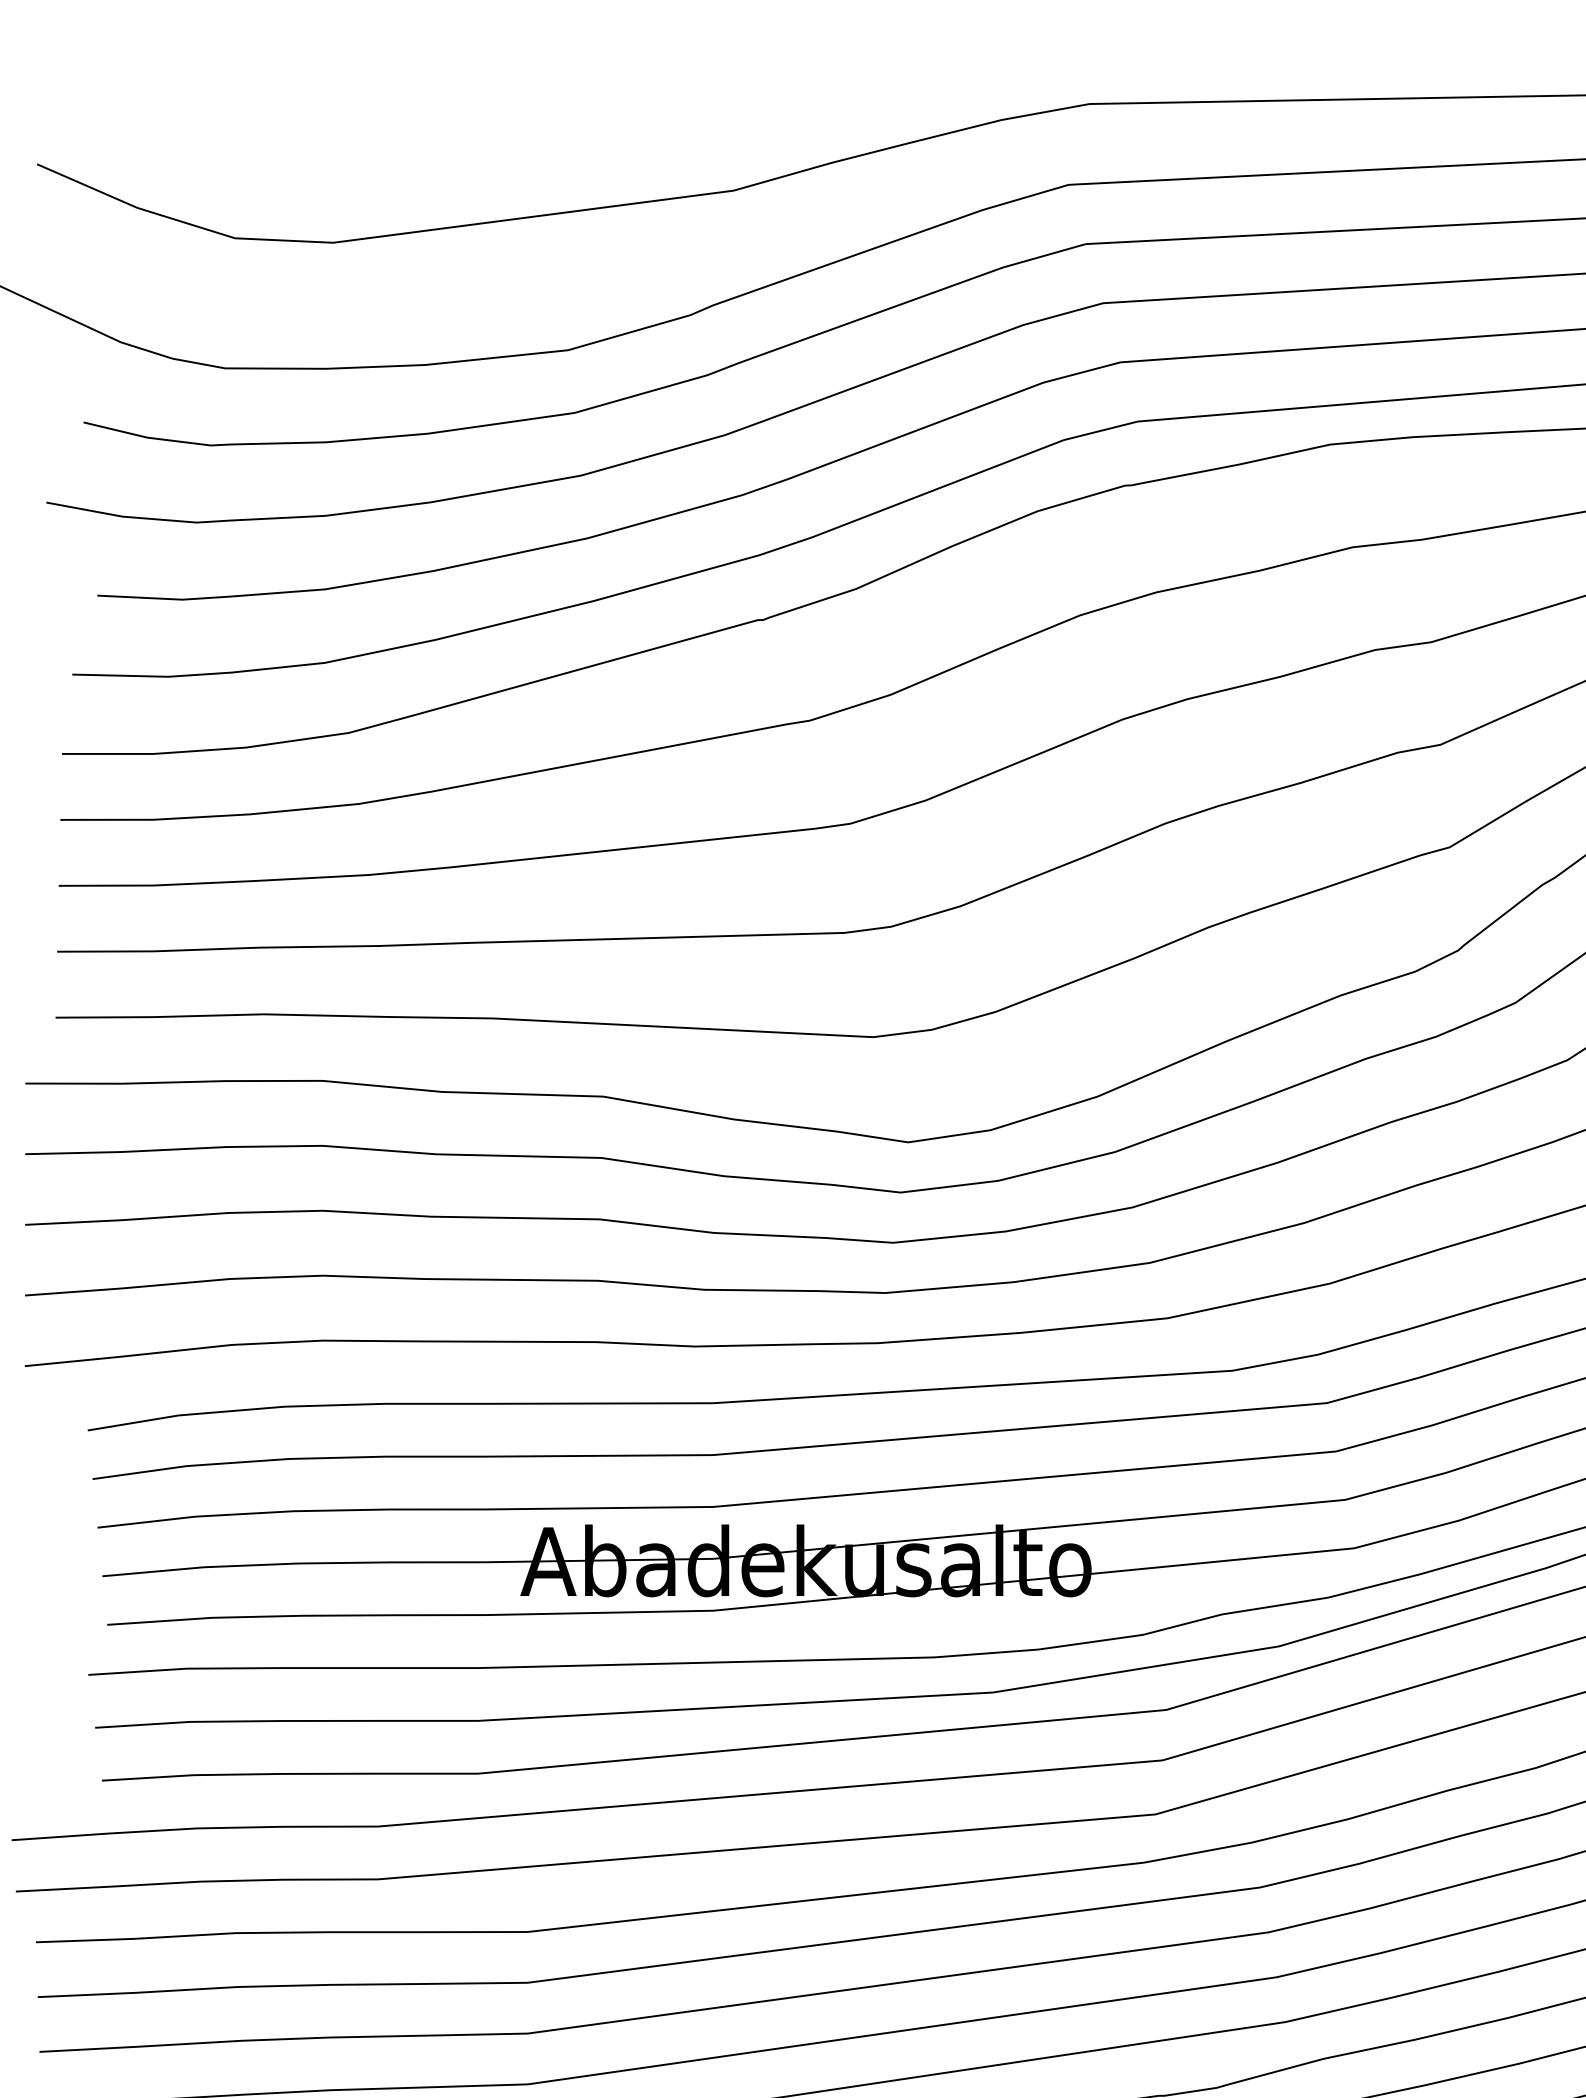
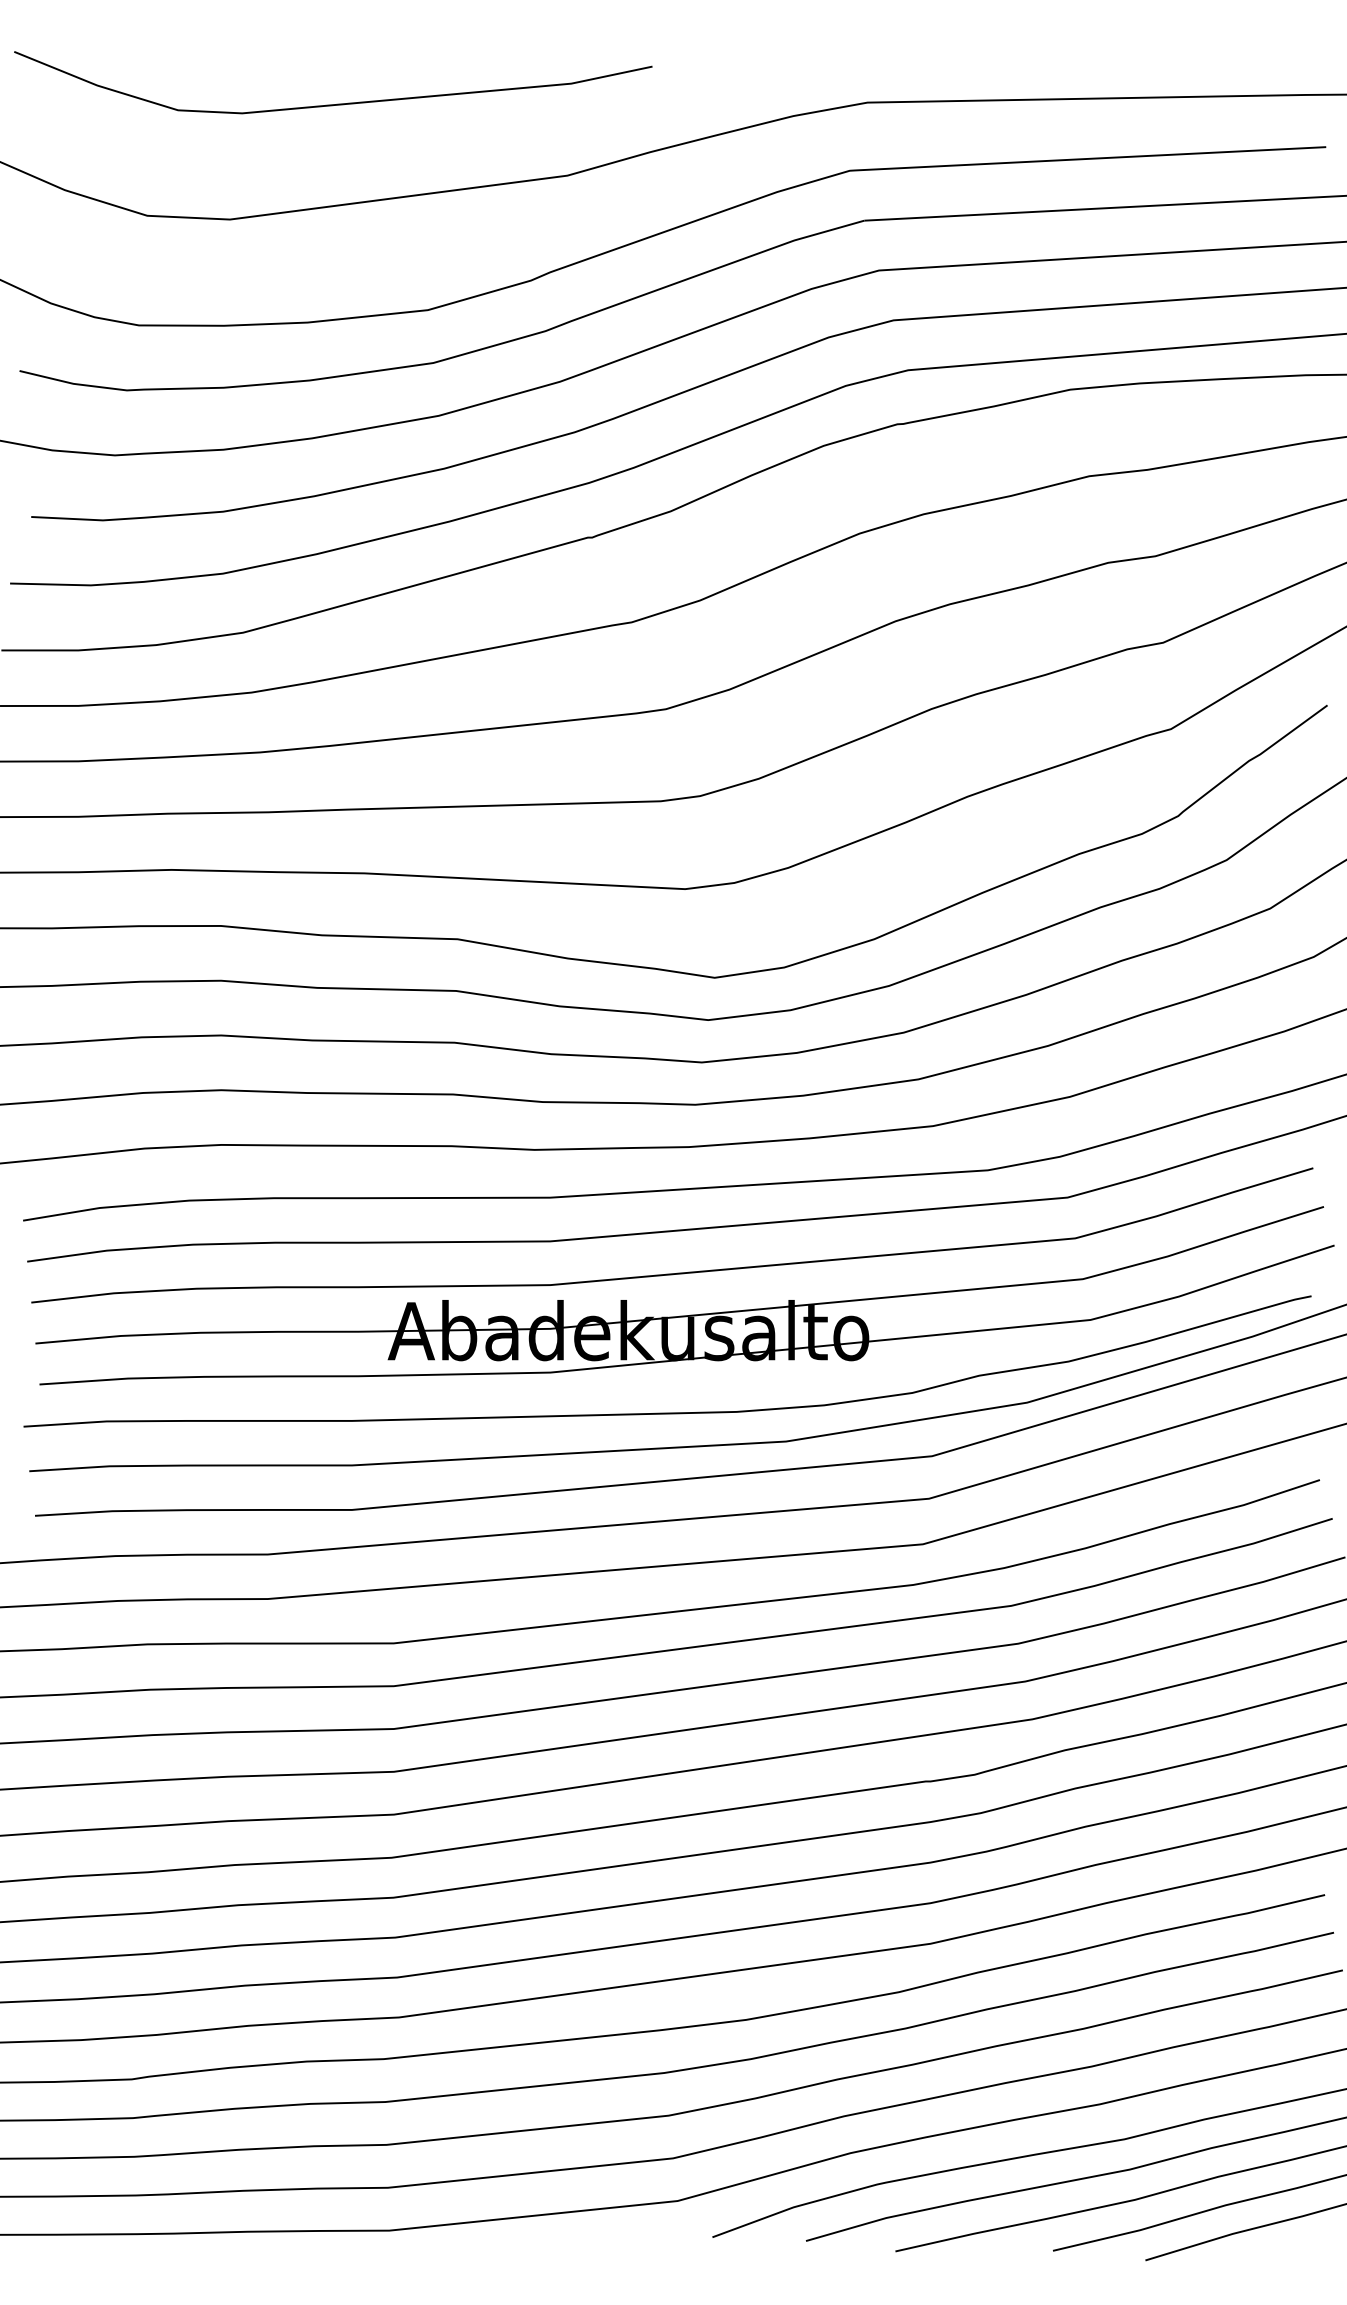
curve: (460, 105) -> (337, 103), added

